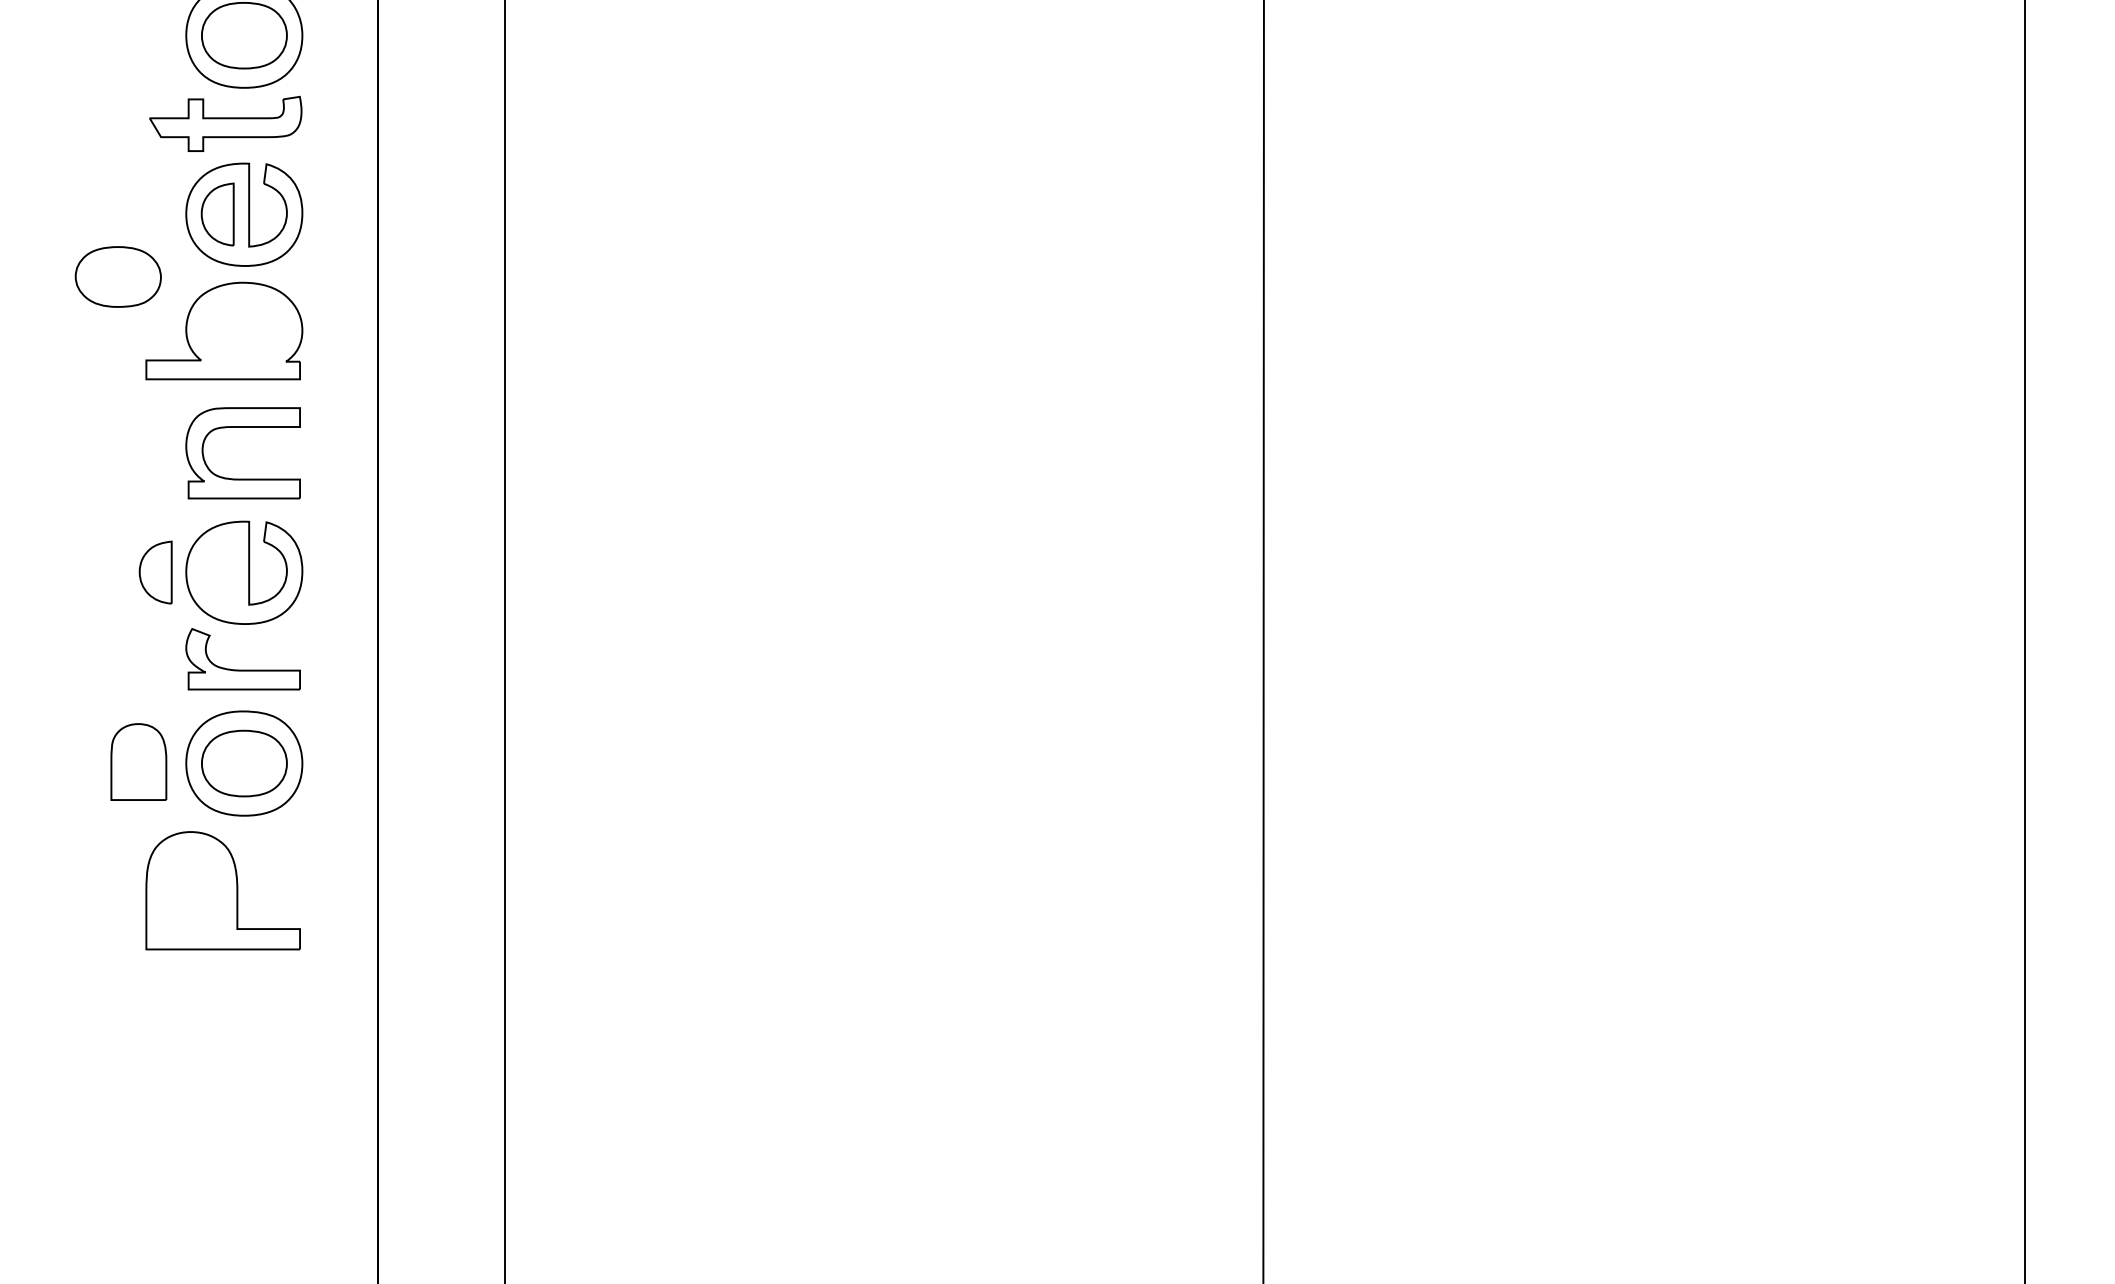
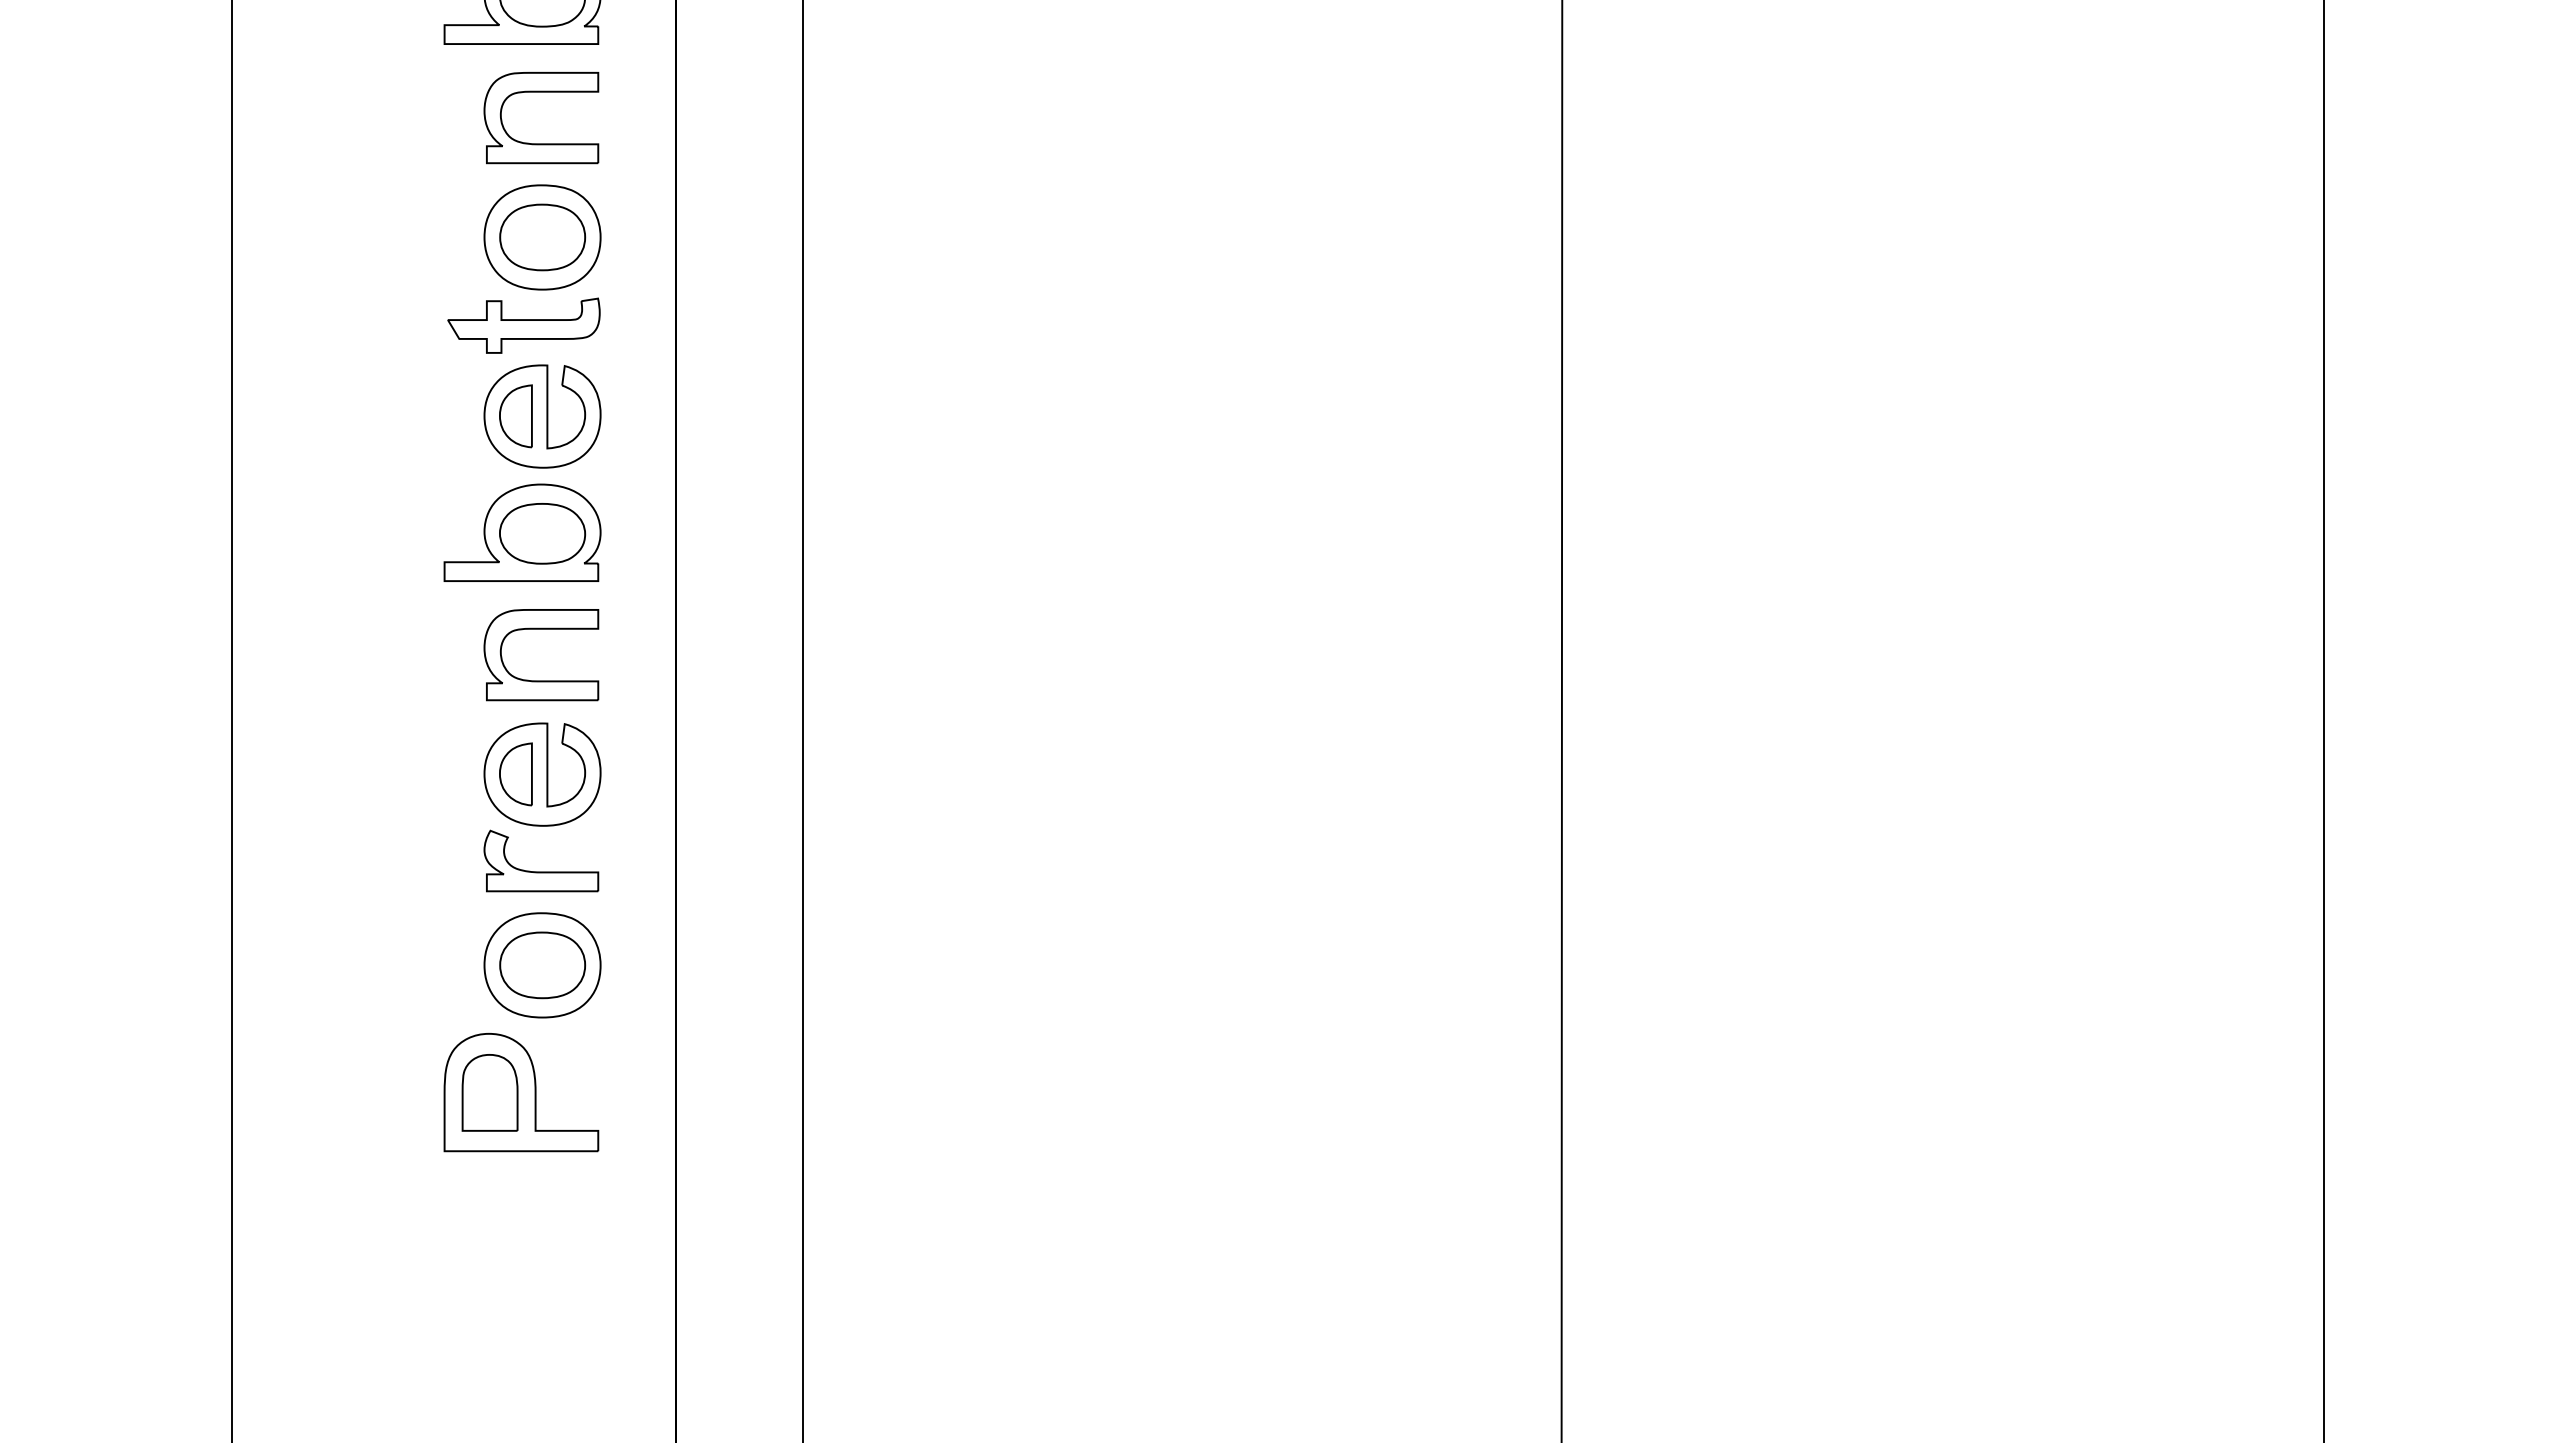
part: (118, 276) -> (542, 533), moved
part: (155, 572) -> (515, 774), moved
part: (138, 761) -> (489, 1092), moved

